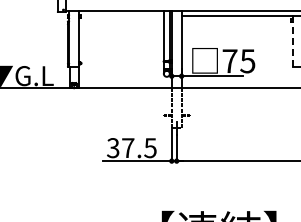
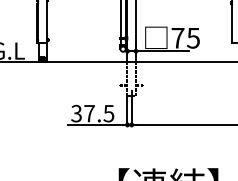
line: (292, 44) -> (232, 23), dashed -> solid

